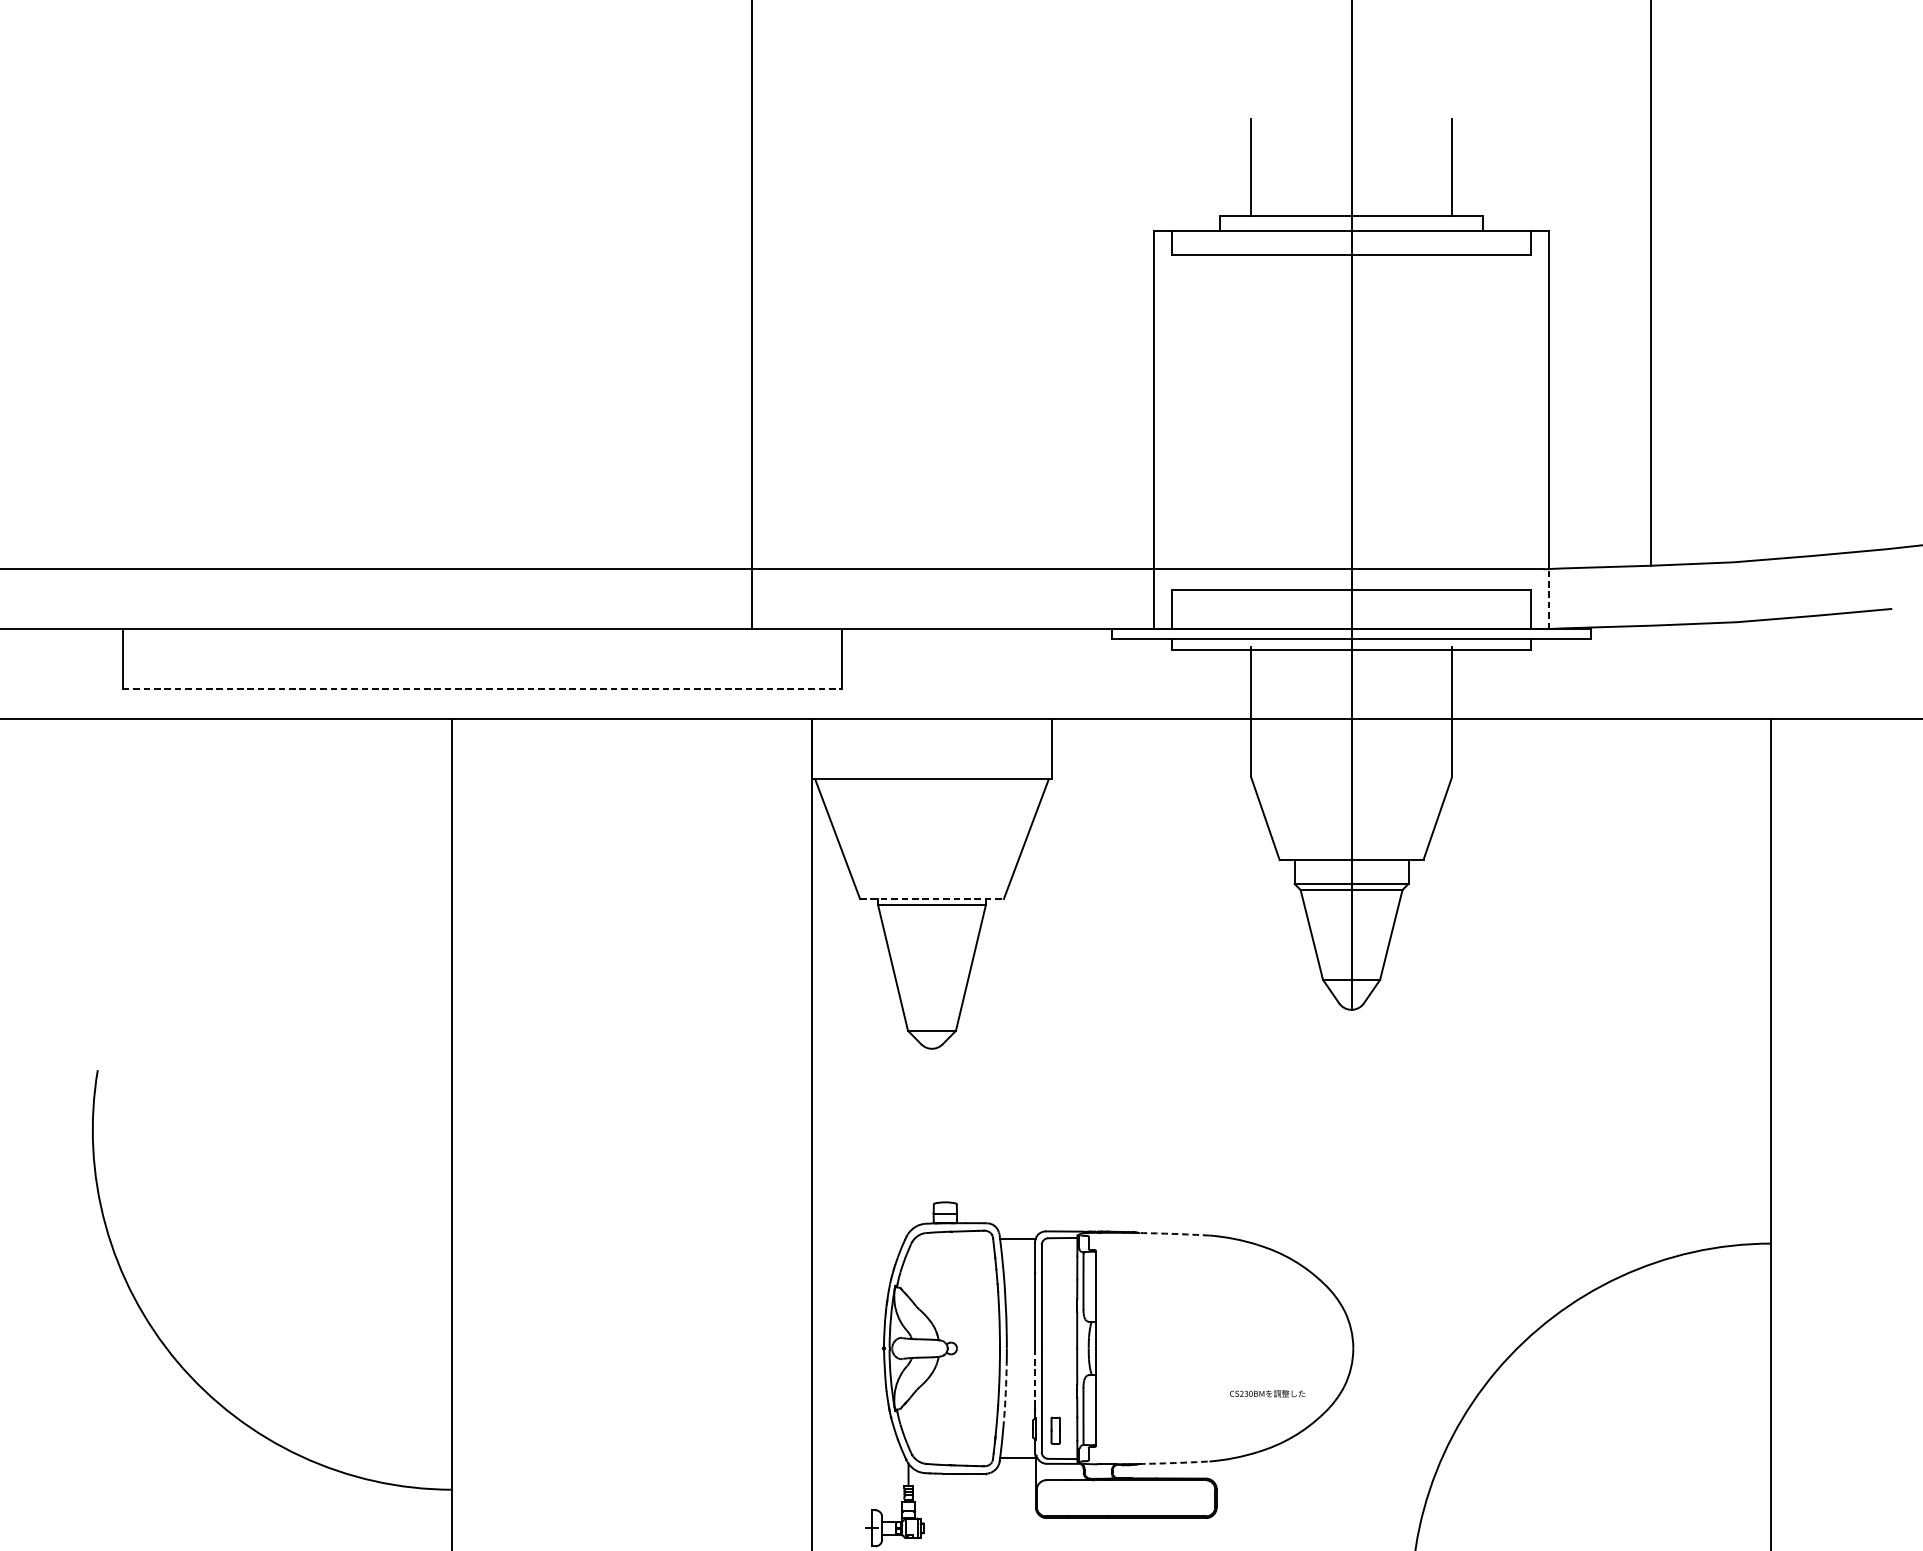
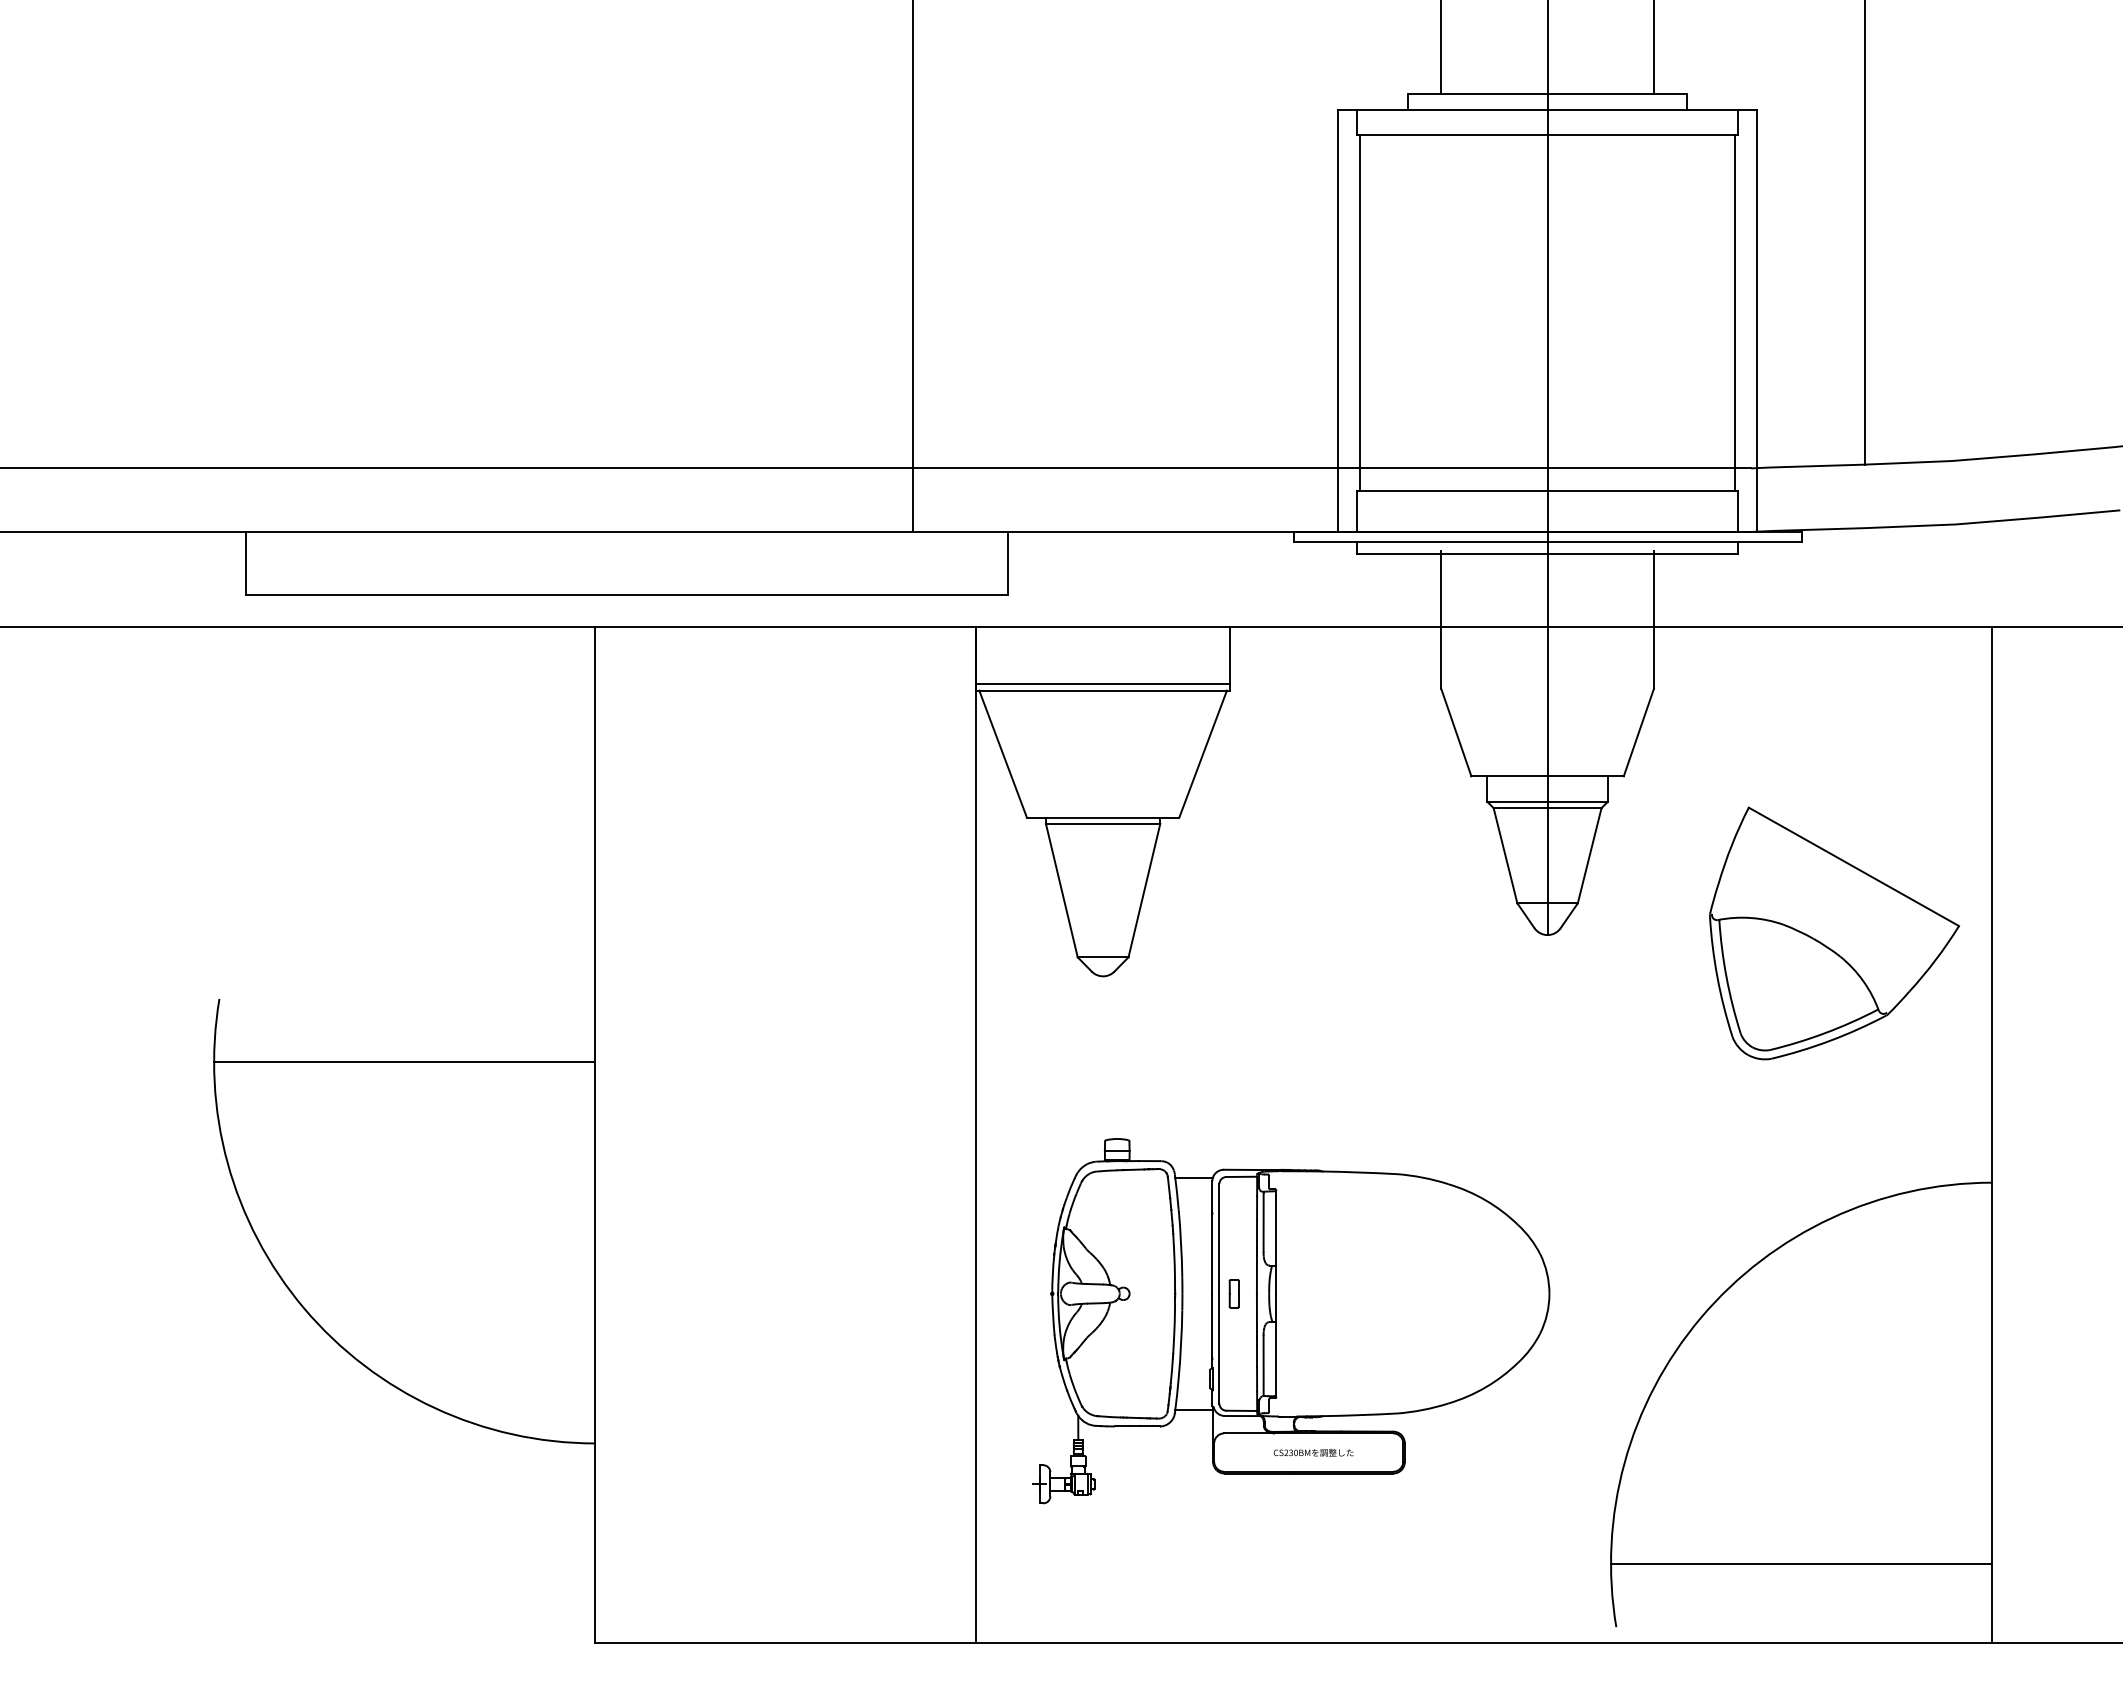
line: (1174, 422) -> (1360, 312), added
line: (1528, 422) -> (1734, 312), added
line: (1549, 599) -> (1757, 500), dashed -> solid
line: (482, 689) -> (626, 595), dashed -> solid
line: (932, 773) -> (1103, 684), added
line: (932, 898) -> (1103, 817), dashed -> solid
part: (1622, 1008) -> (1834, 933), added
line: (272, 1130) -> (404, 1062), added
arc: (1174, 1233) -> (1359, 1172), dashed -> solid
line: (1035, 1378) -> (1212, 1325), dashed -> solid
text: (1267, 1393) -> (1313, 1452), moved
arc: (1005, 1396) -> (1181, 1344), dashed -> solid
part: (1055, 1430) -> (1233, 1293), moved
arc: (1174, 1463) -> (1359, 1415), dashed -> solid

